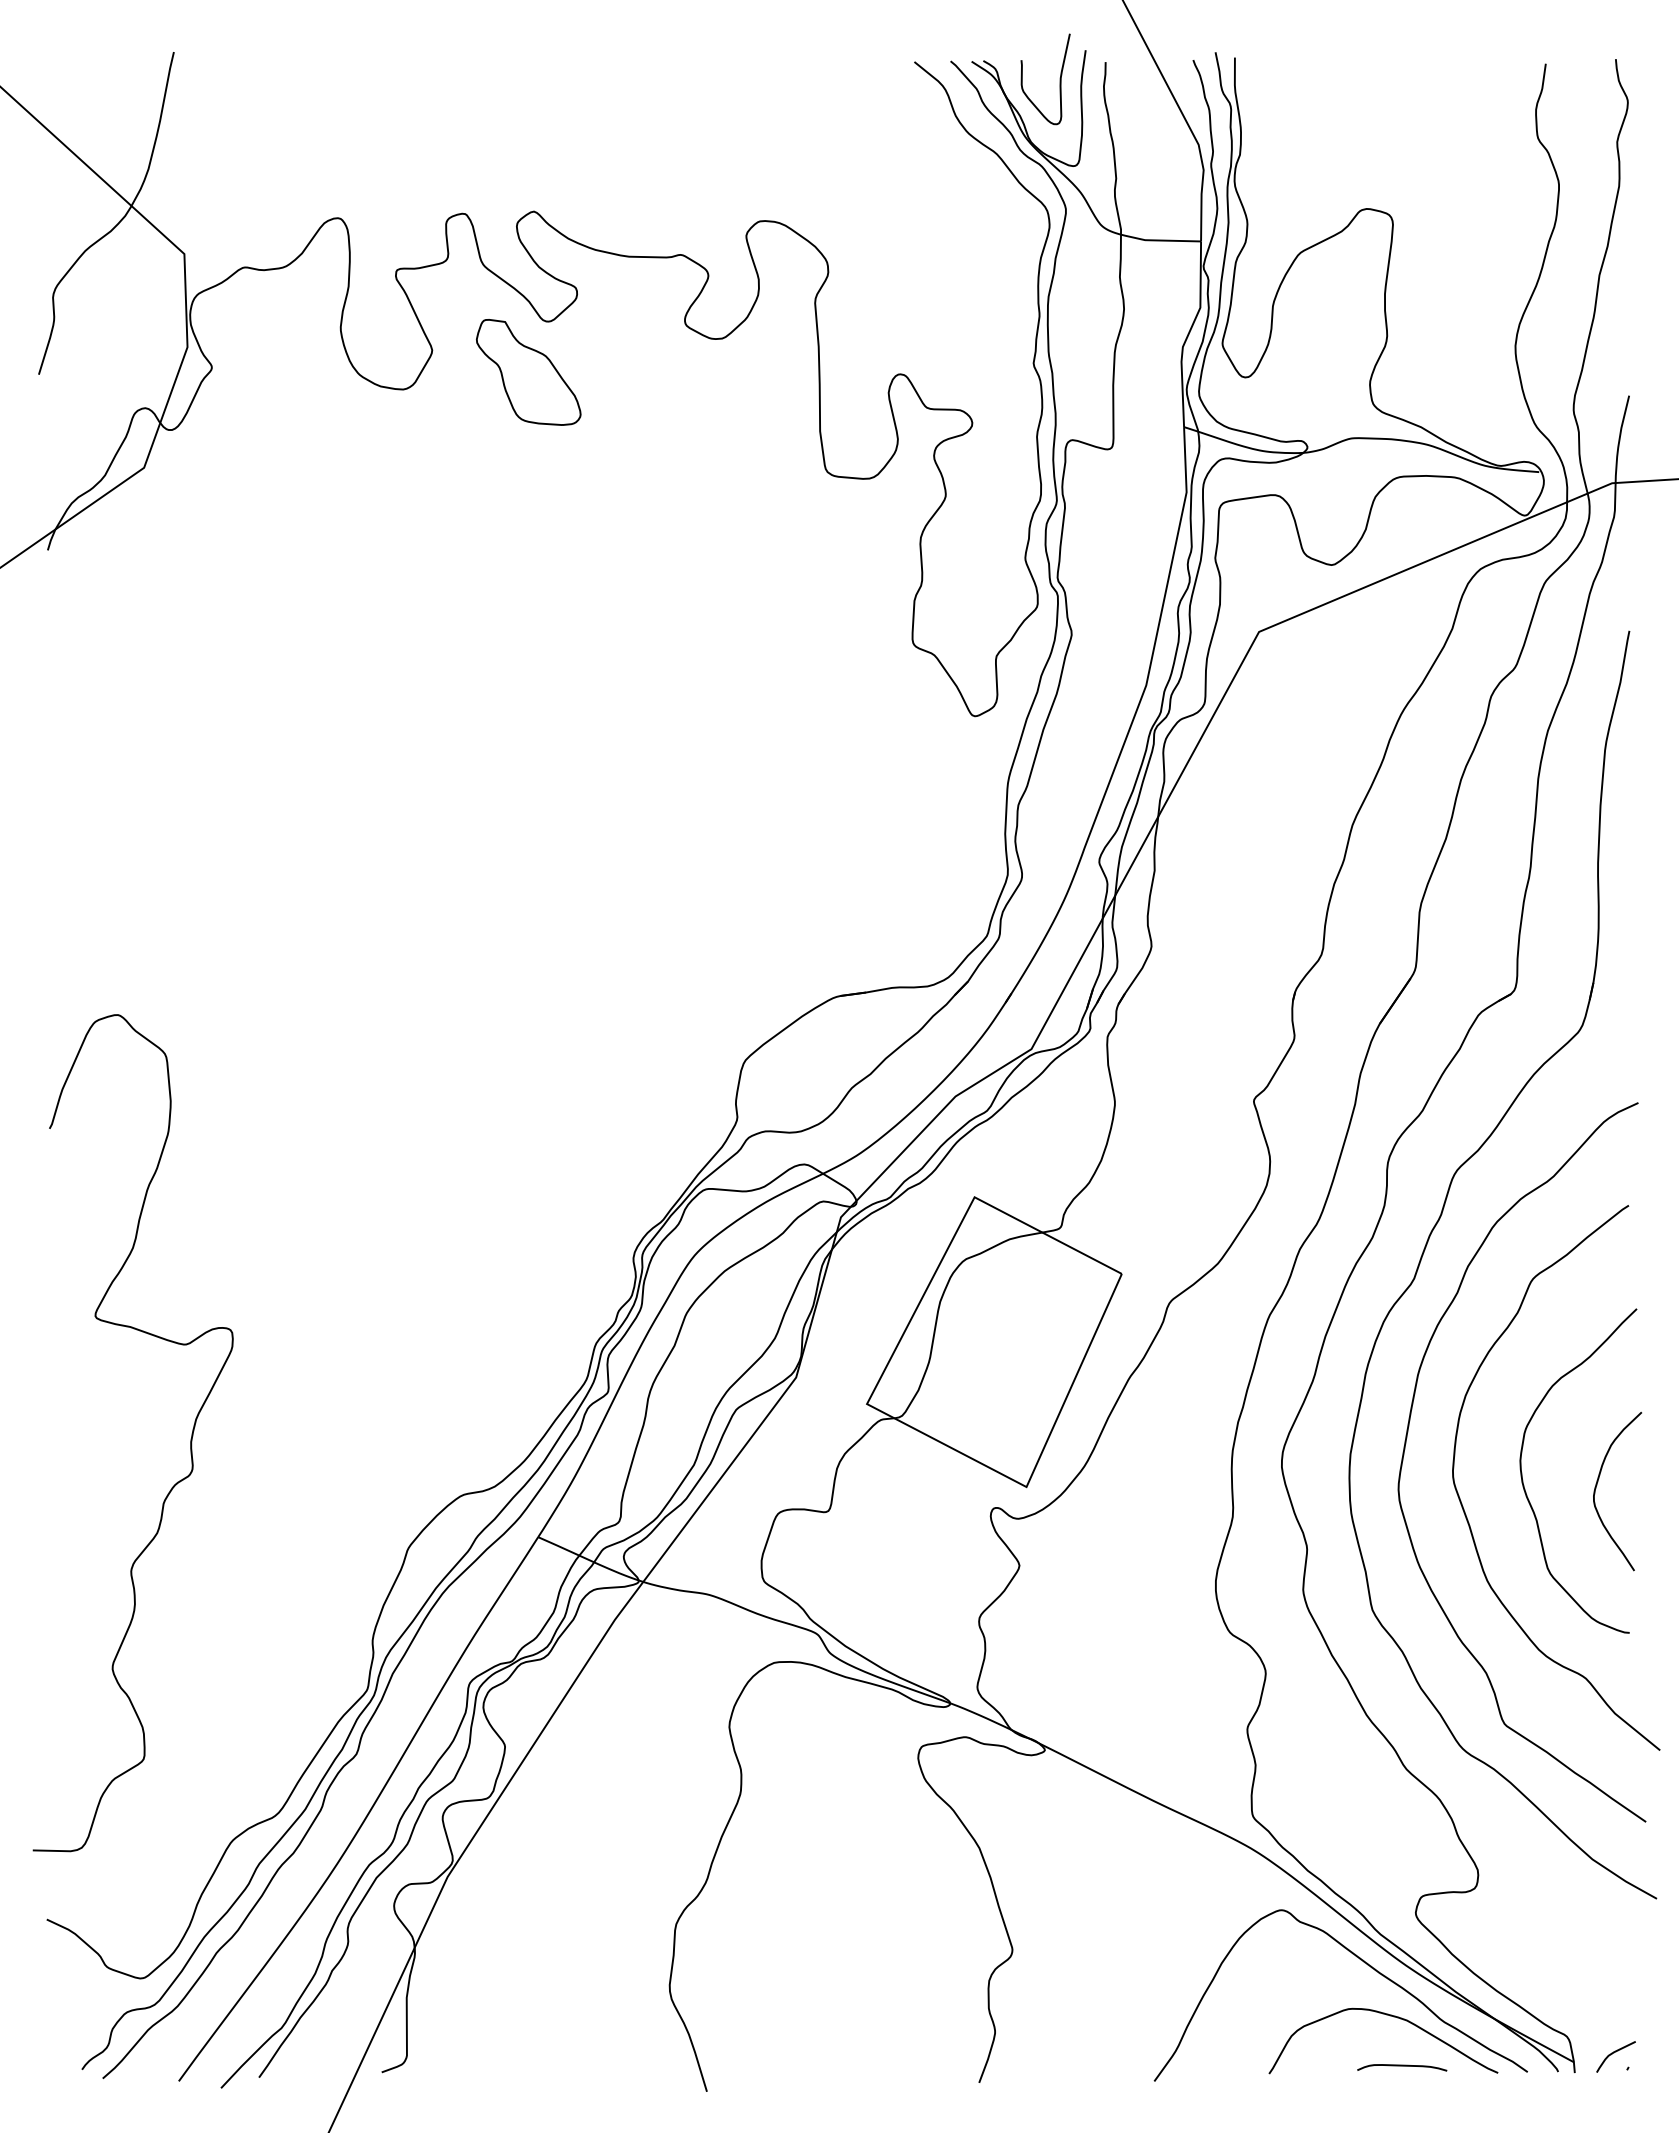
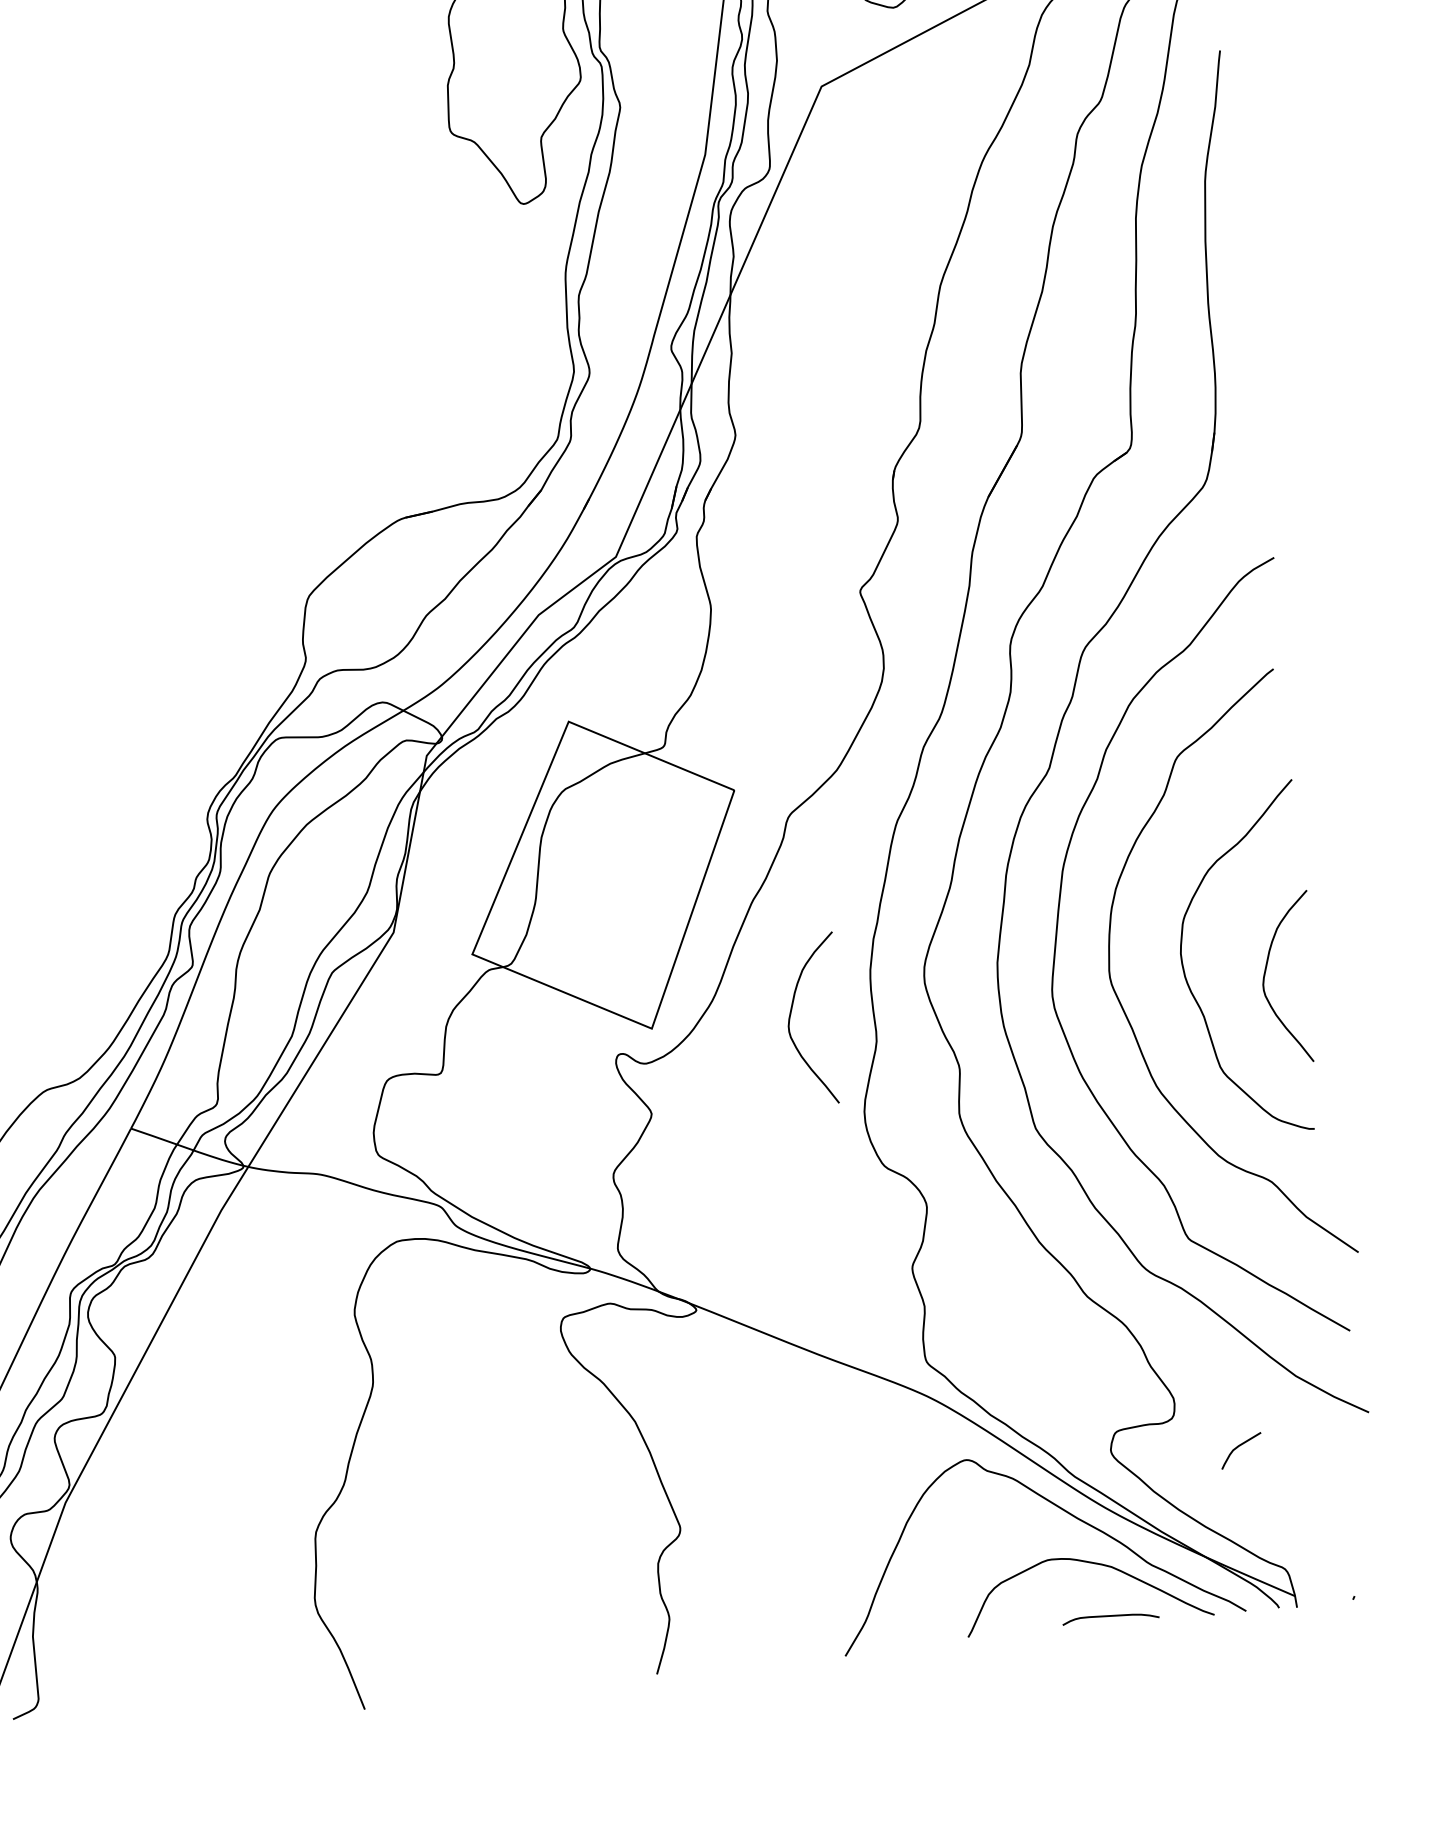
curve: (1156, 1485) -> (791, 1014), added
curve: (1614, 2053) -> (1239, 1447), moved

